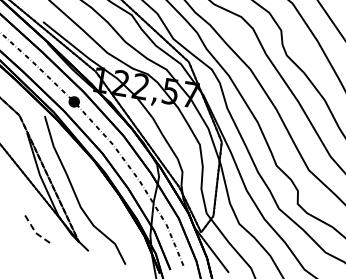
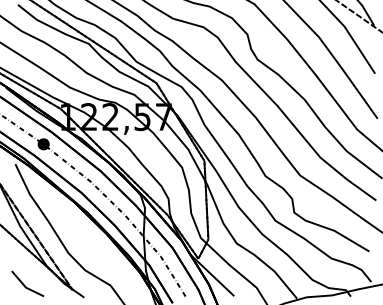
line: (36, 232) -> (26, 287), dashed -> solid

